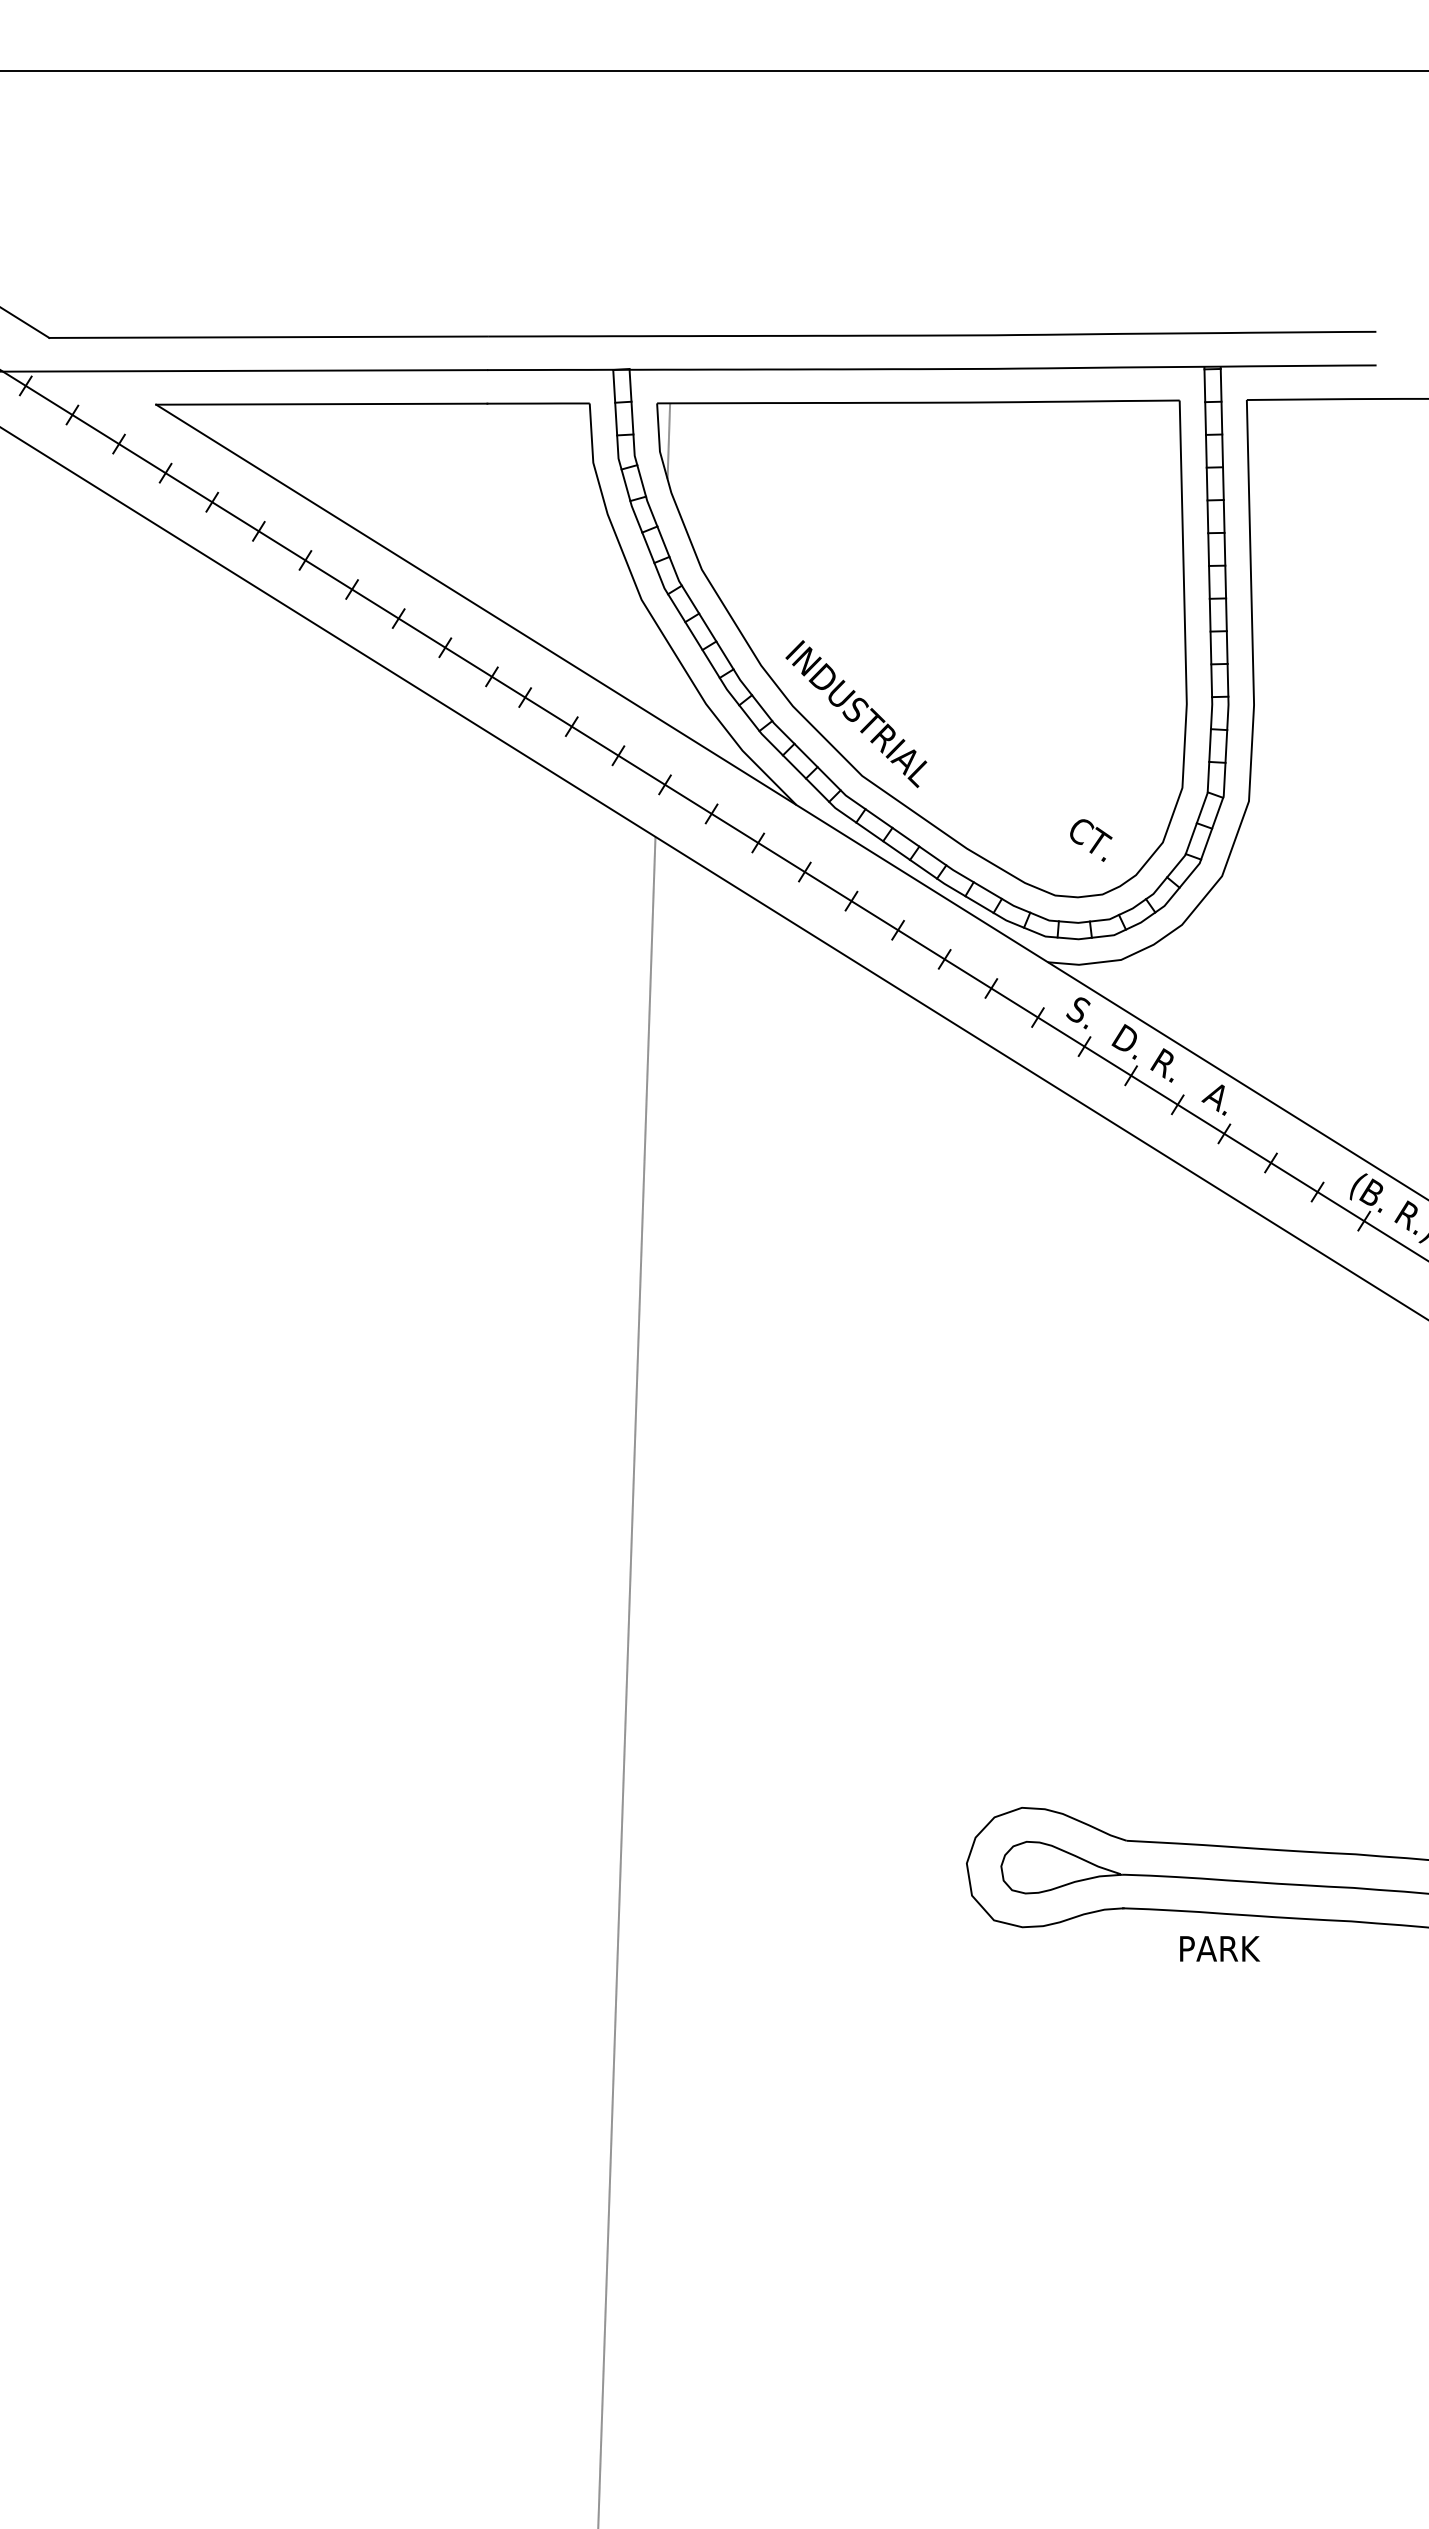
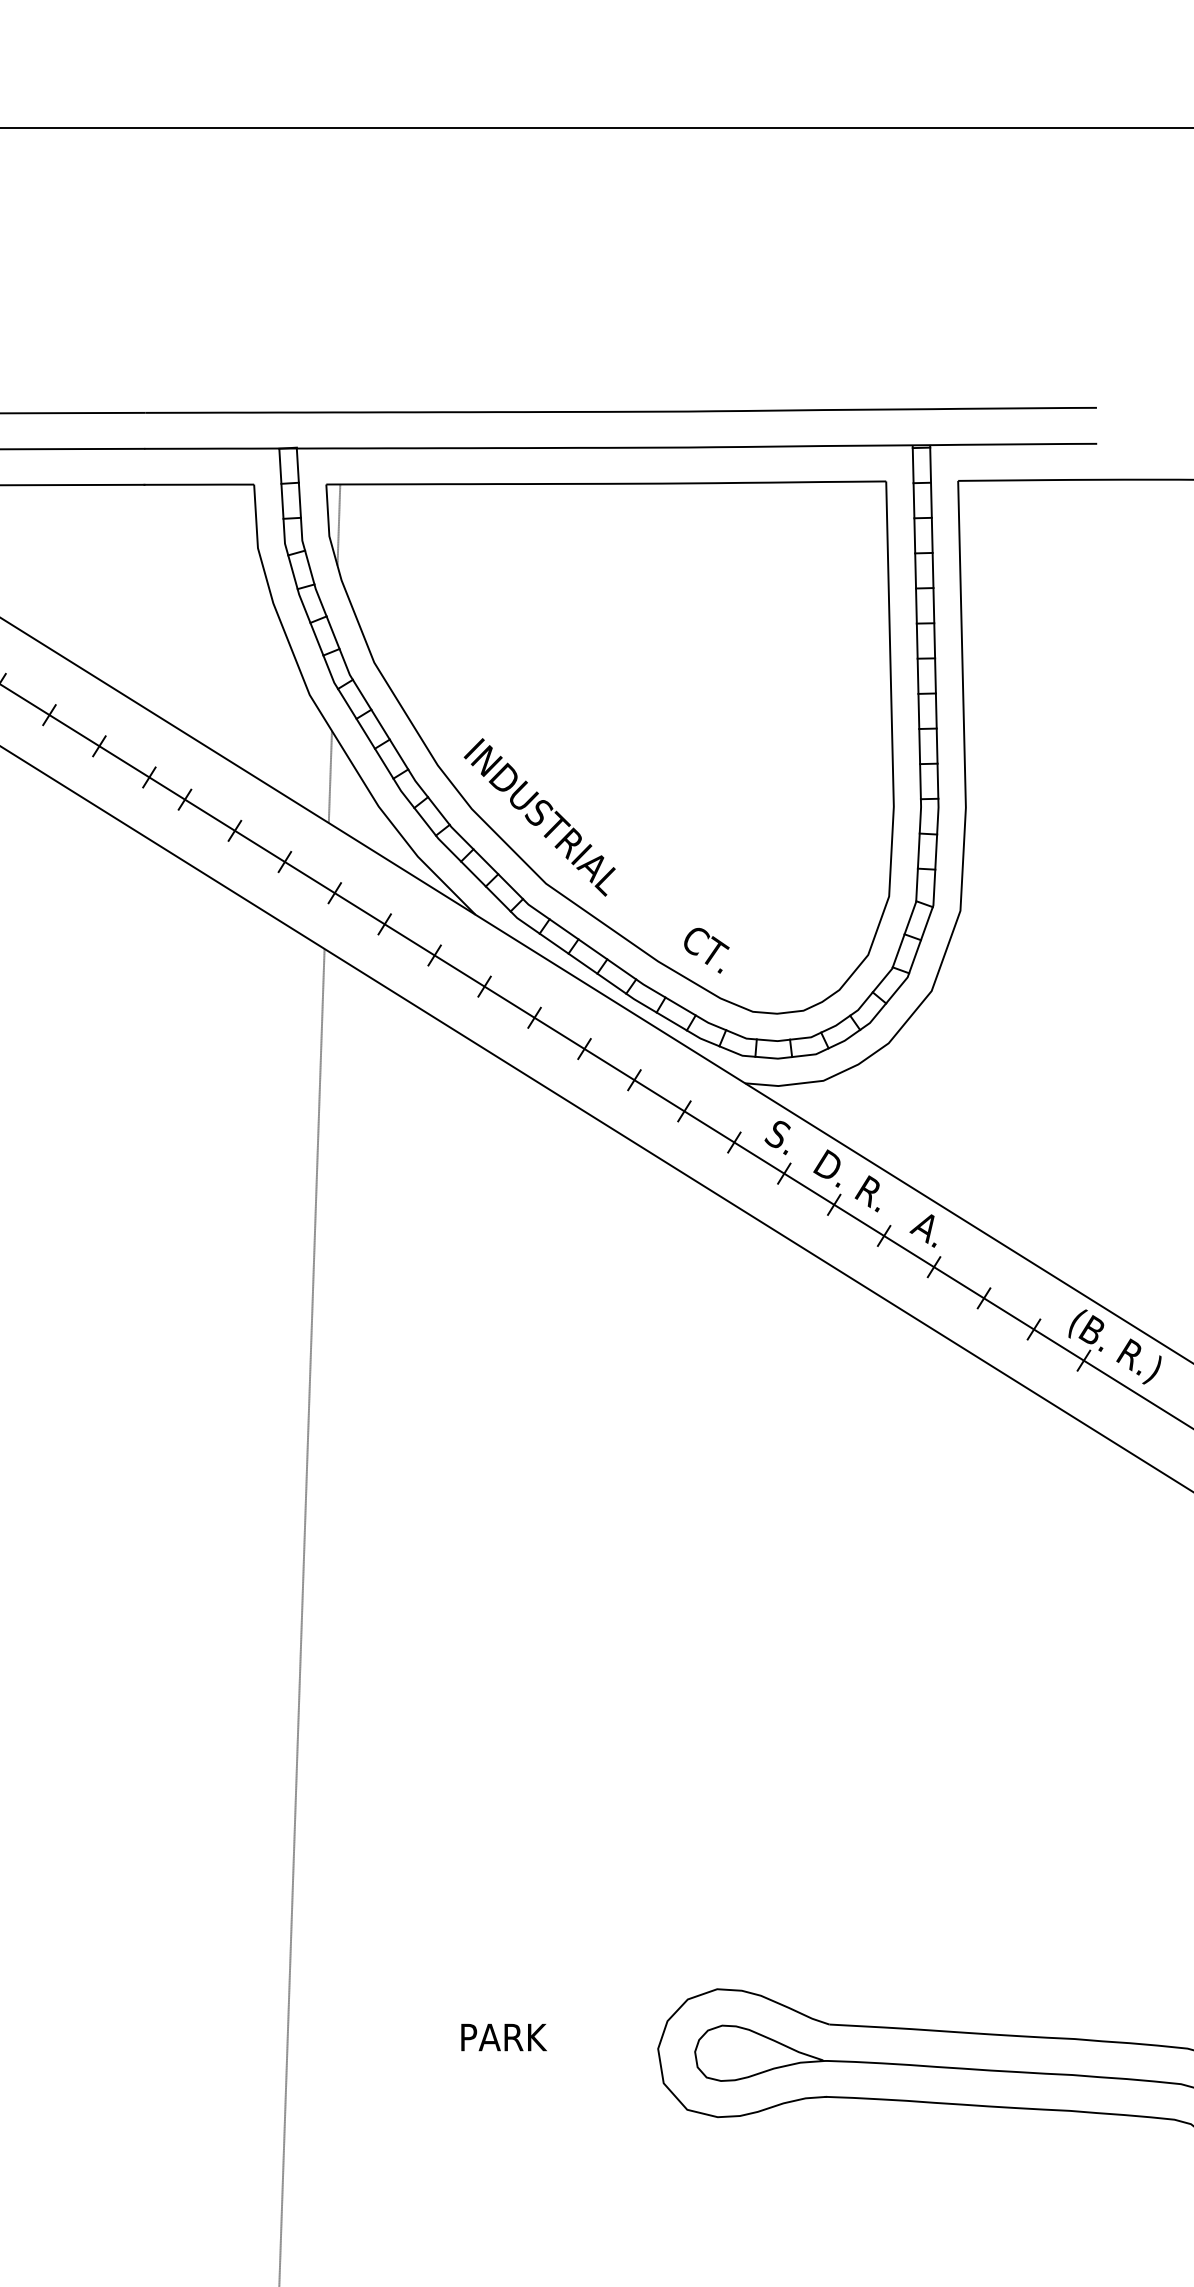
line: (660, 676) -> (329, 777), added
text: (1091, 840) -> (707, 950), moved
text: (1220, 1948) -> (504, 2037), moved

